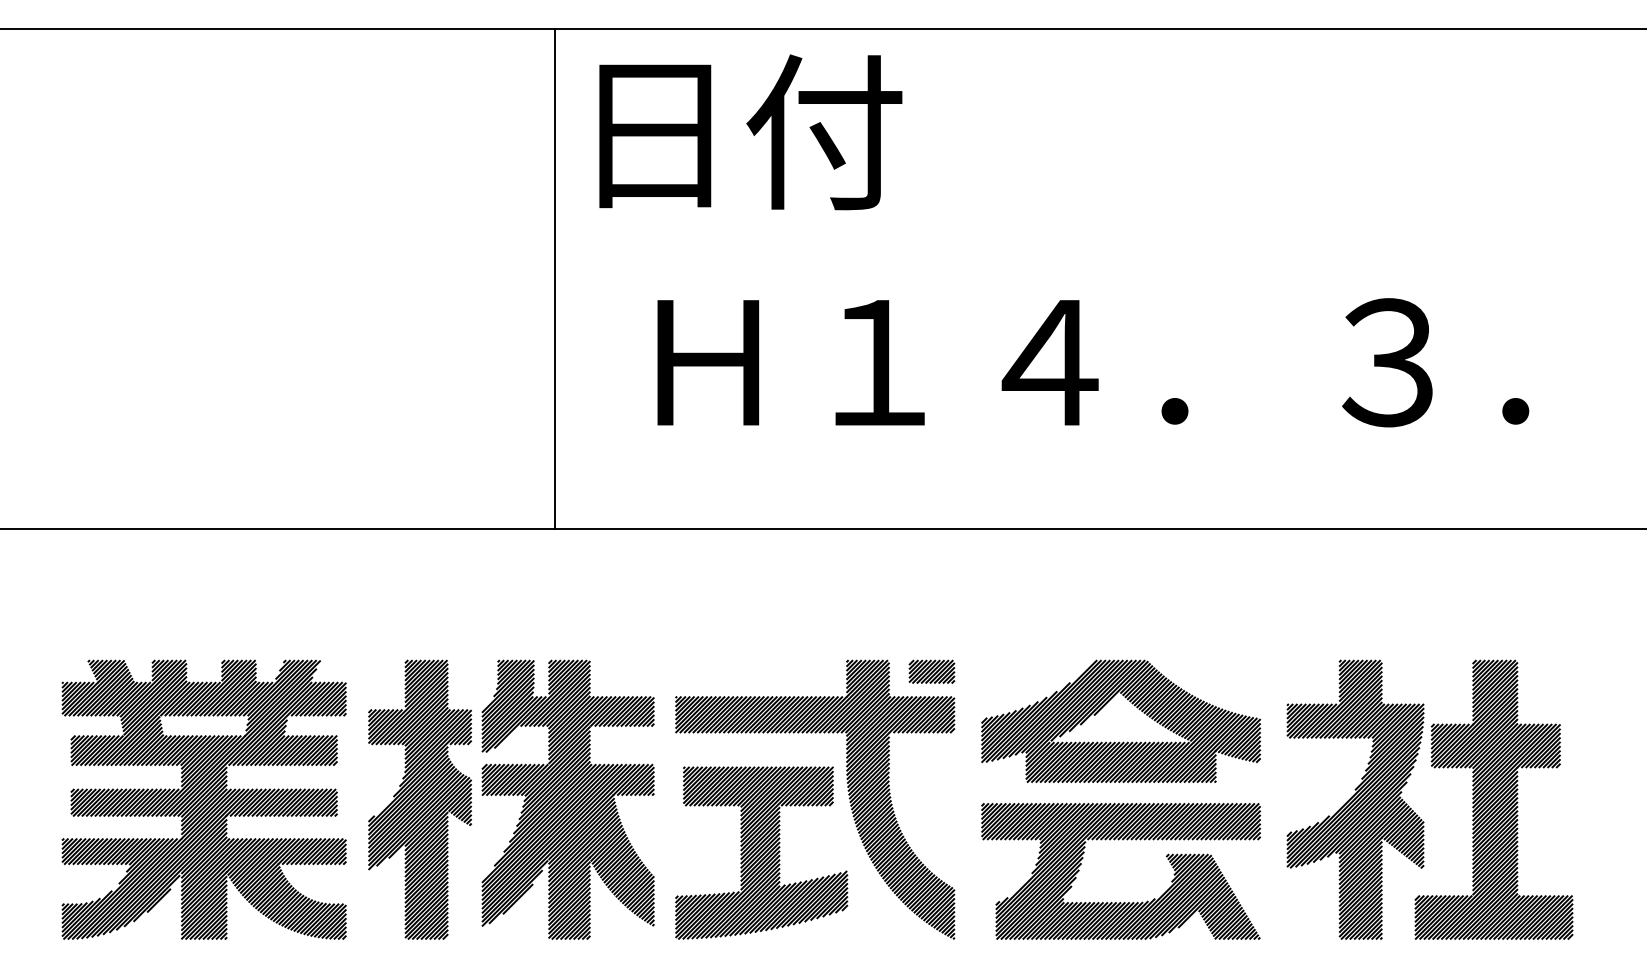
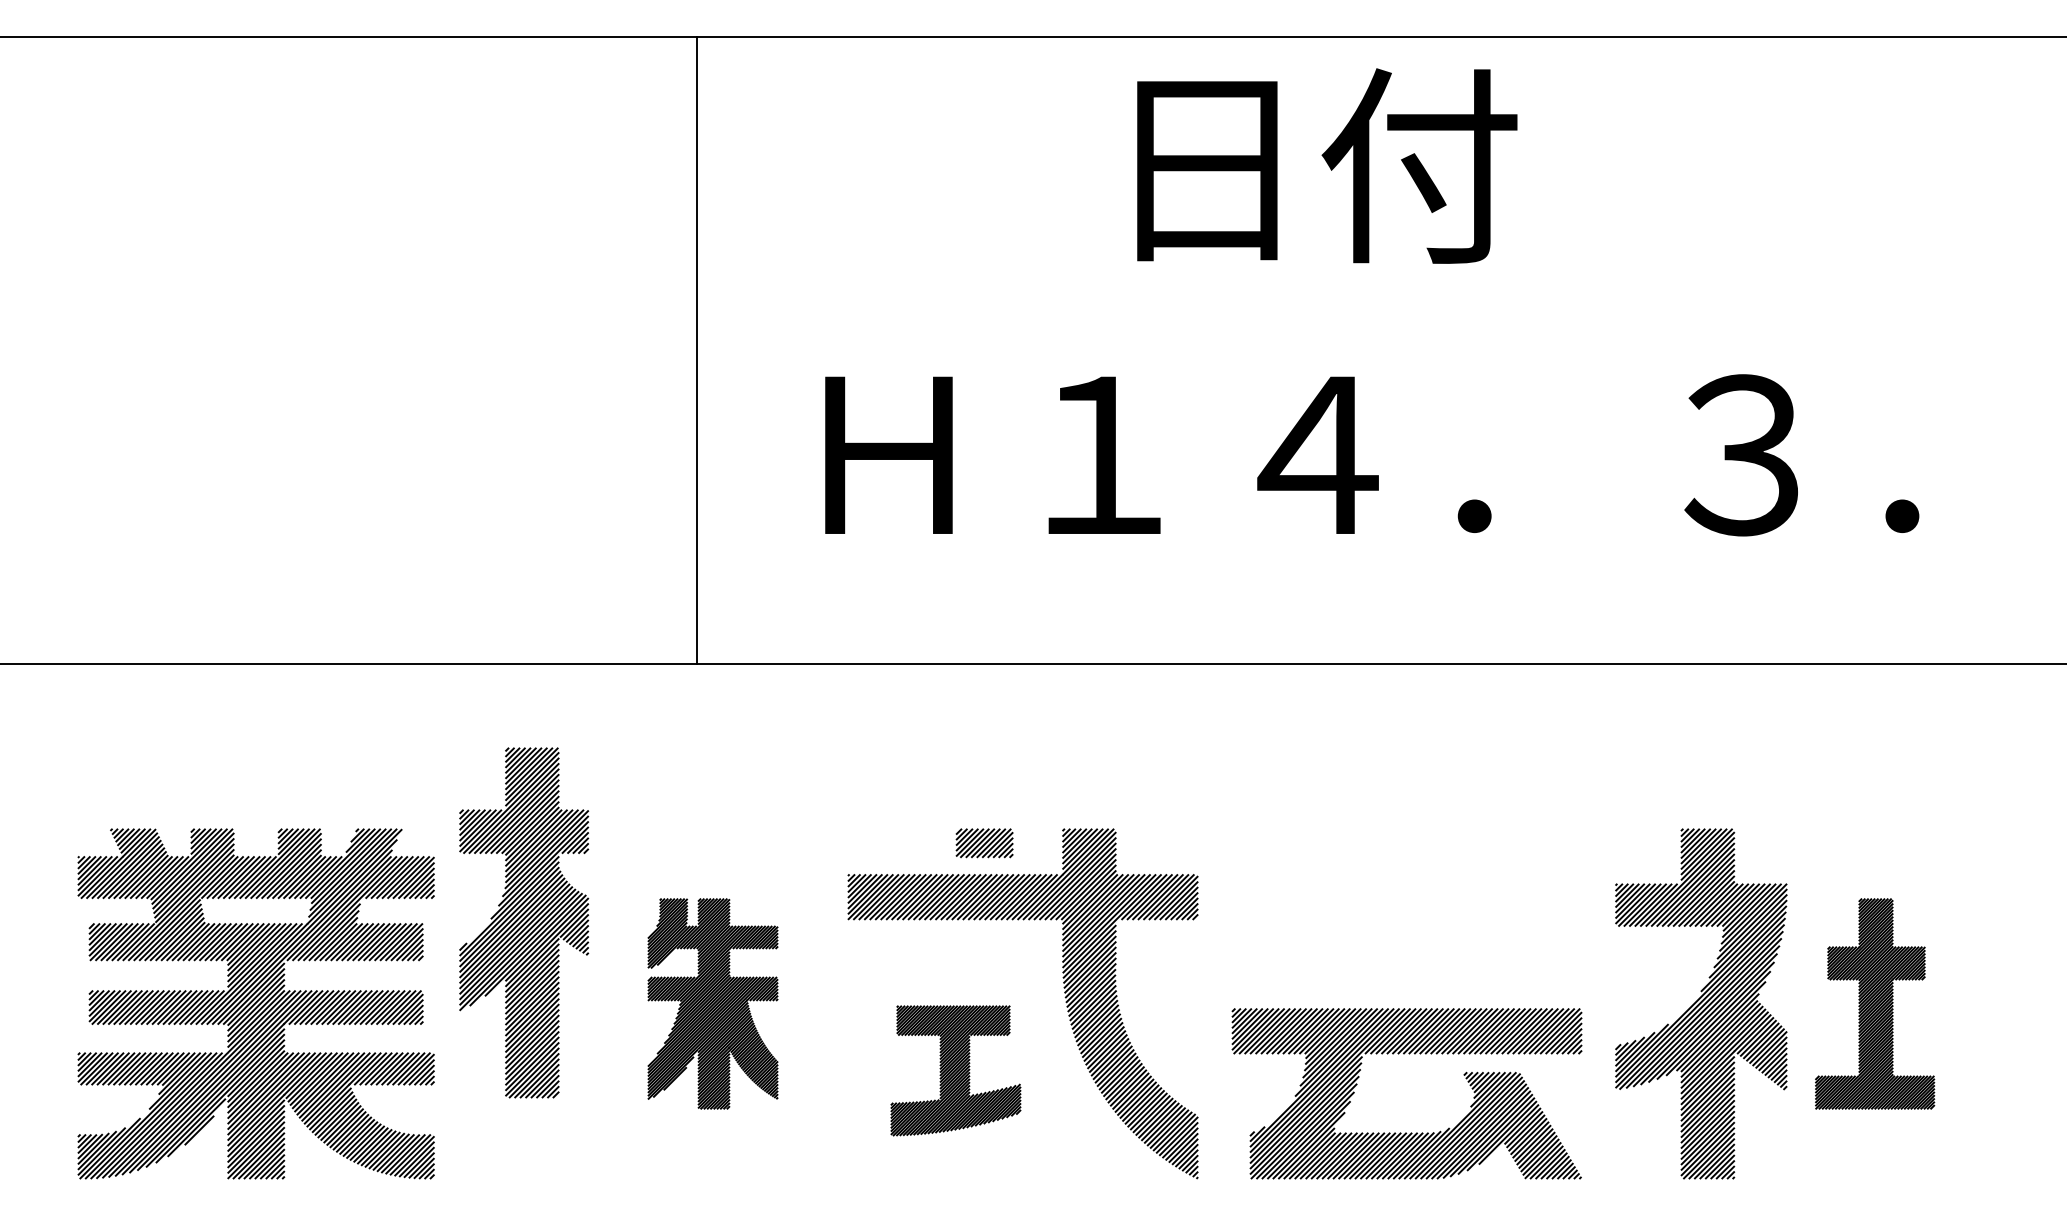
text: (751, 131) -> (1327, 165), moved
part: (931, 672) -> (984, 843), moved
part: (1119, 742) -> (1405, 931), removed
part: (420, 799) -> (524, 922), moved
part: (567, 799) -> (712, 1003), size x0.6
part: (1493, 799) -> (1874, 1003), size x0.6
part: (761, 852) -> (955, 1070), size x0.6

